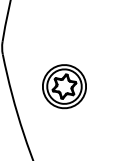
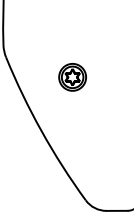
part: (64, 86) -> (72, 77), size x0.62

